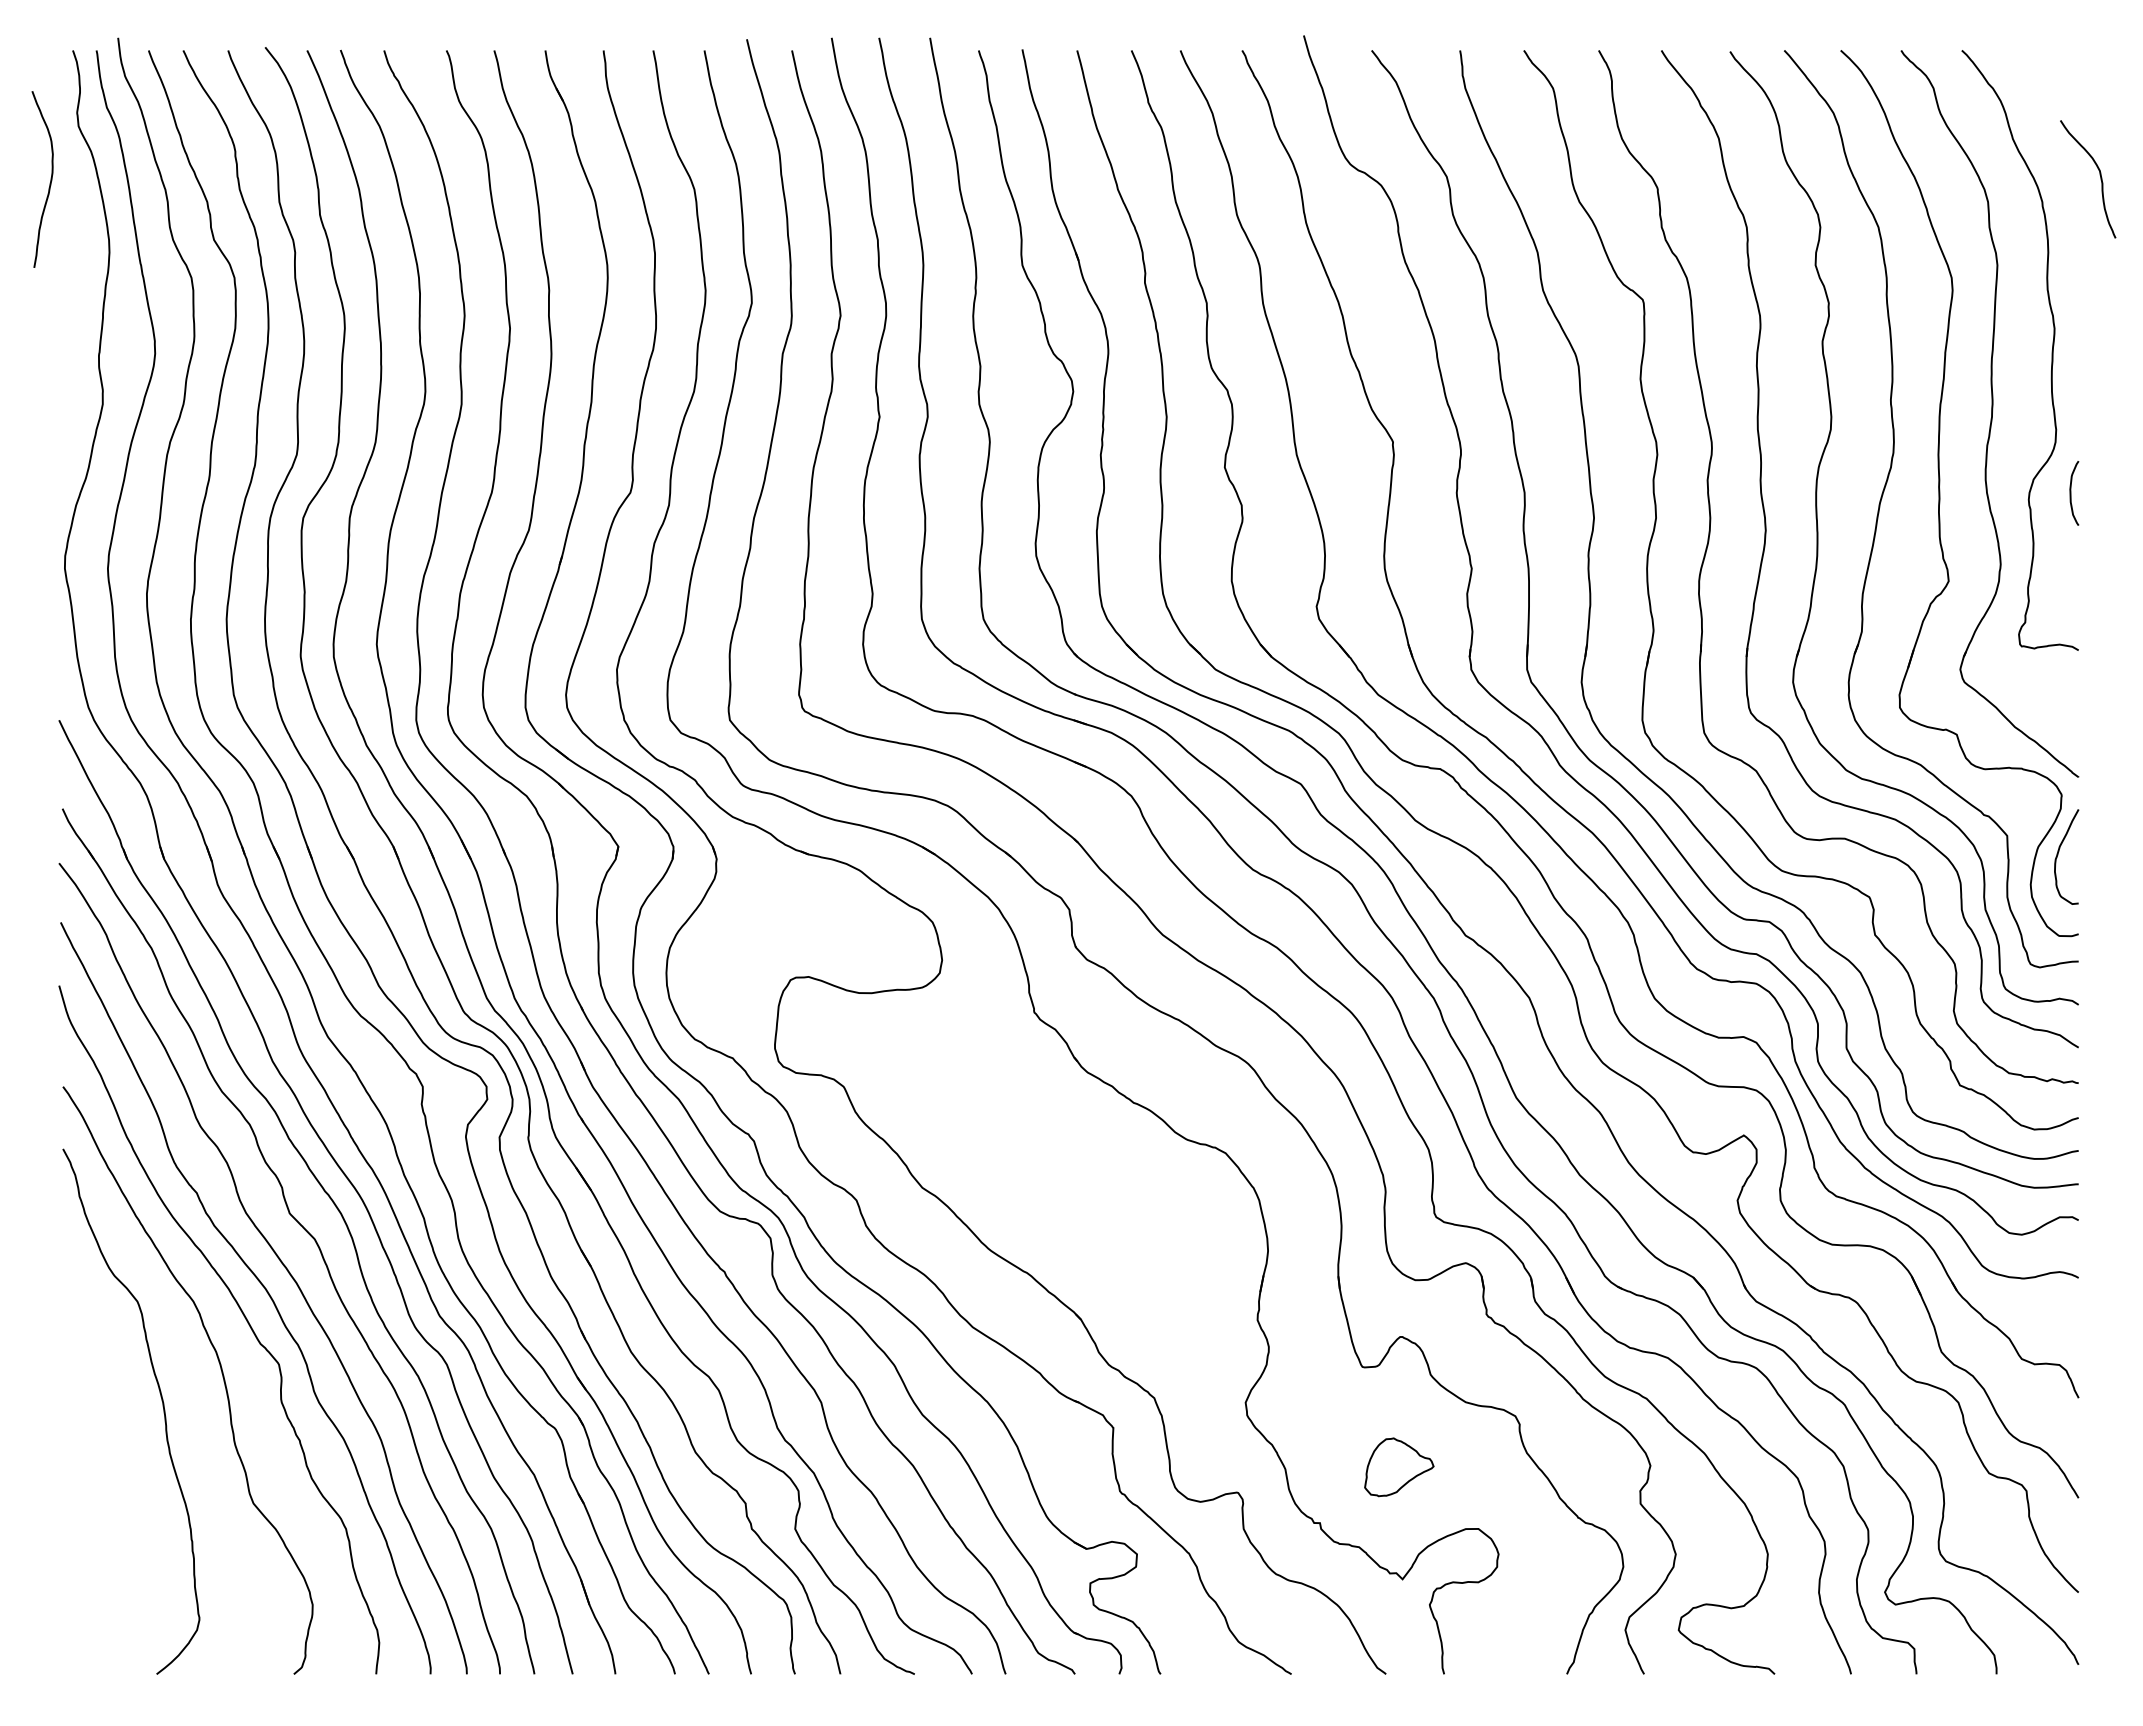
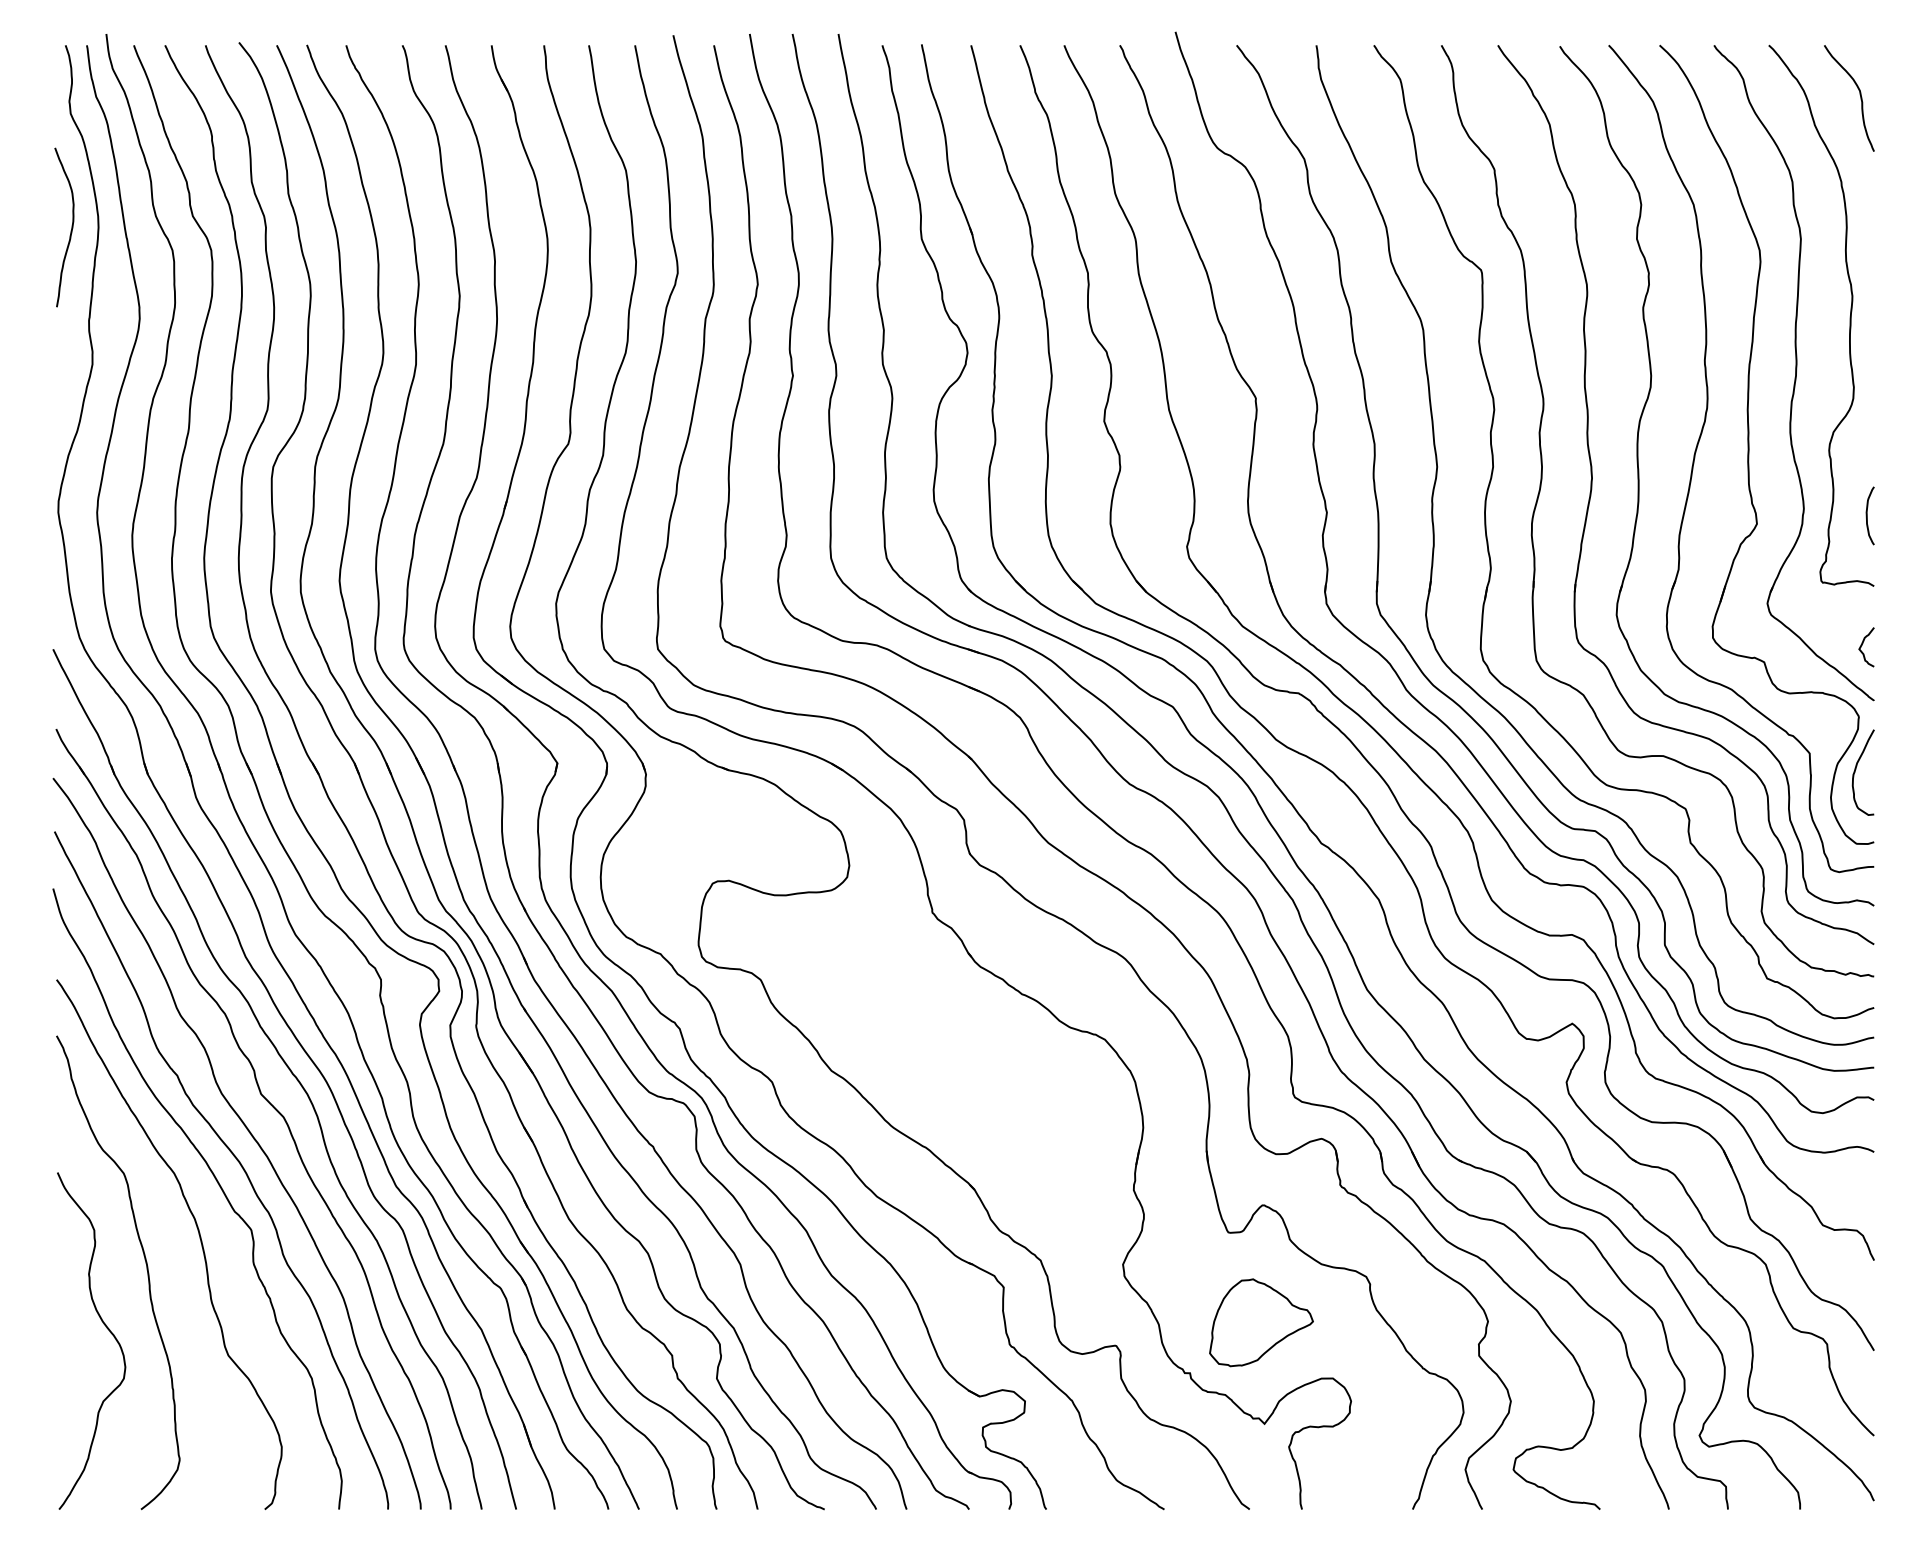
curve: (2099, 175) -> (1859, 94), moved
curve: (50, 179) -> (71, 227), moved
curve: (2071, 493) -> (1867, 516), moved
curve: (2065, 716) -> (1862, 645), added
part: (1399, 1467) -> (1261, 1323), size x1.67
curve: (118, 1473) -> (106, 1328), added

